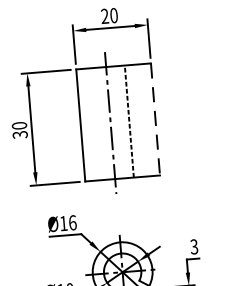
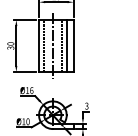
line: (155, 120) -> (73, 46), dashed -> solid
line: (140, 121) -> (66, 46), added
line: (92, 125) -> (44, 46), added

